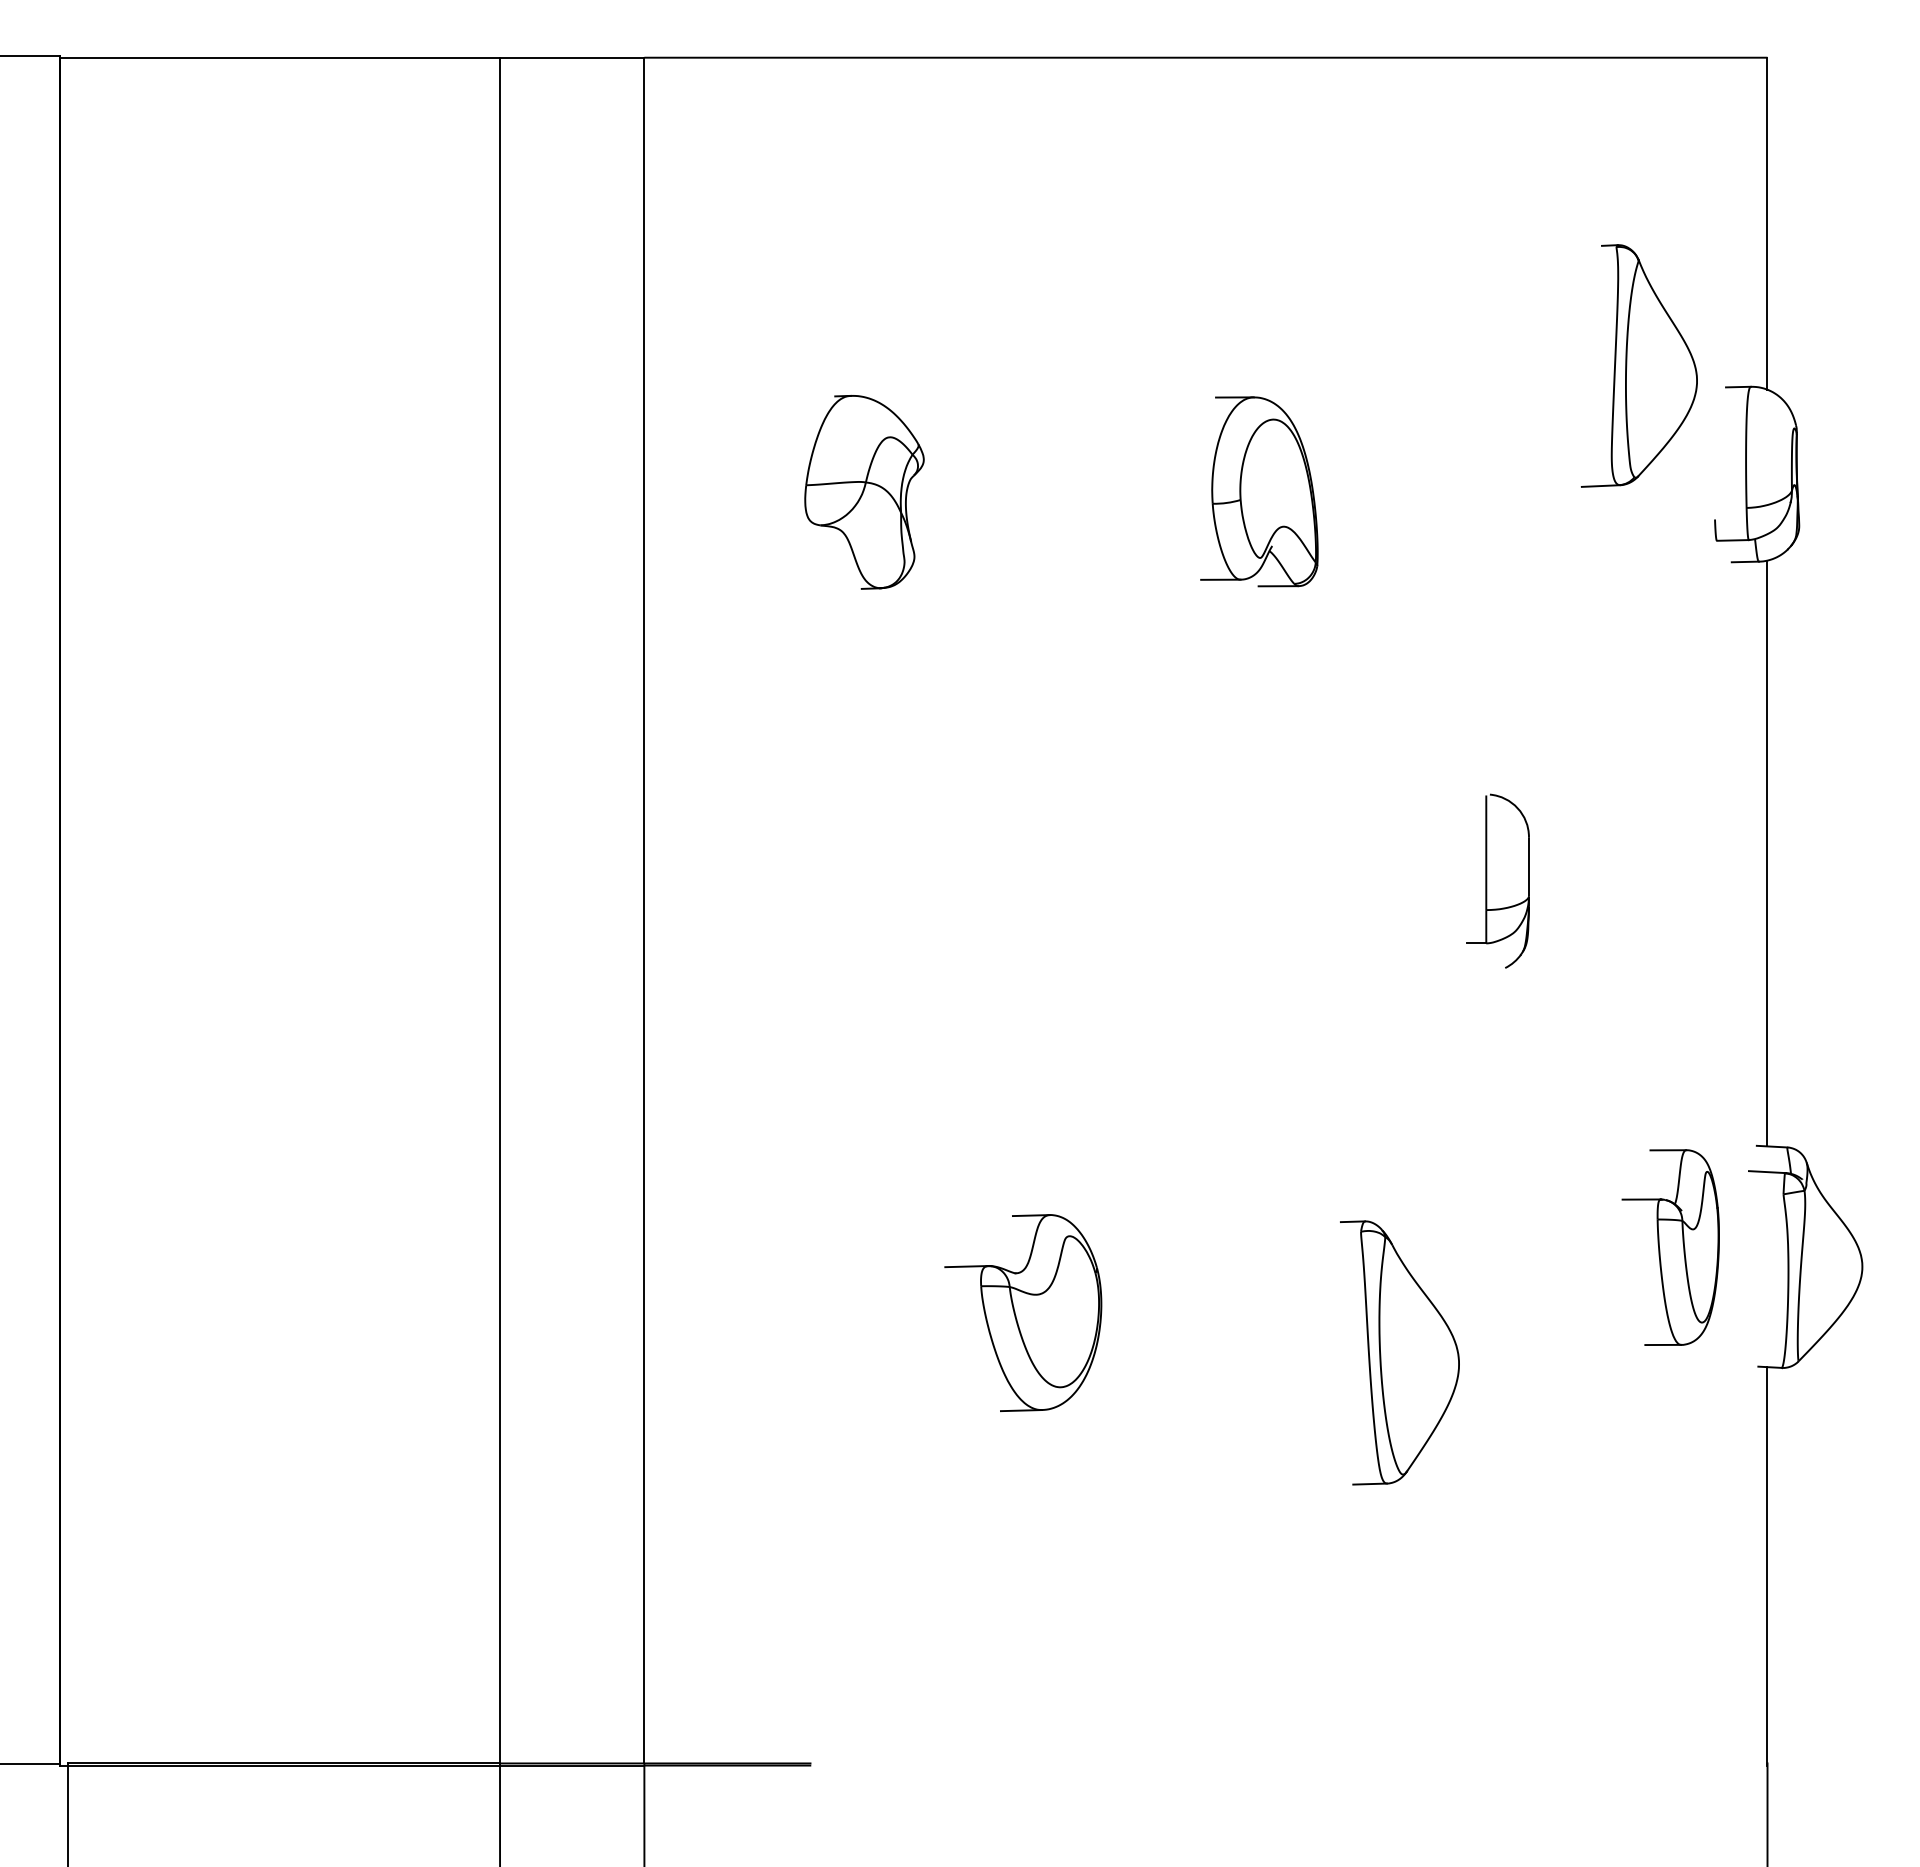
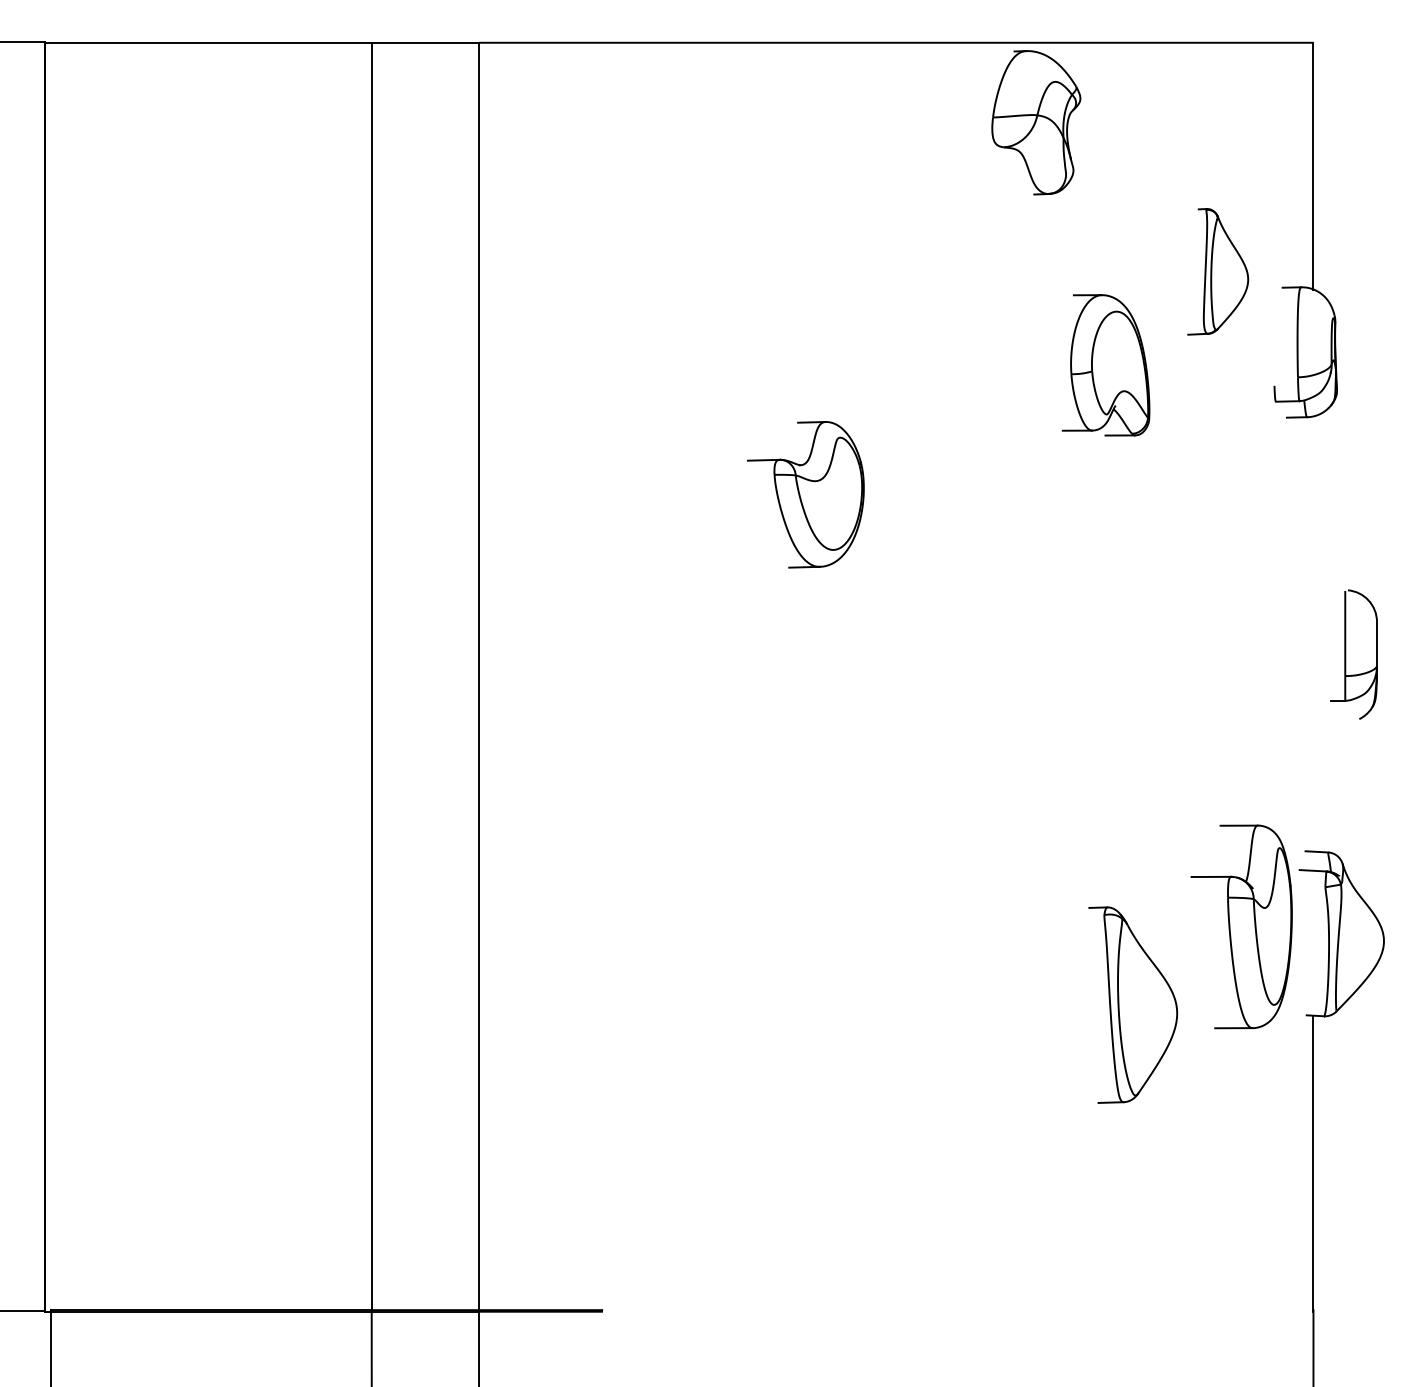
part: (1638, 365) -> (1217, 271), size x0.7
part: (1259, 491) -> (1106, 365), moved
part: (864, 492) -> (1036, 122), moved
line: (1767, 853) -> (1313, 634), removed
part: (1487, 880) -> (1346, 654), moved
part: (1670, 1247) -> (1241, 926), size x1.4
part: (1023, 1313) -> (806, 495), moved
part: (1399, 1352) -> (1132, 1004), moved

